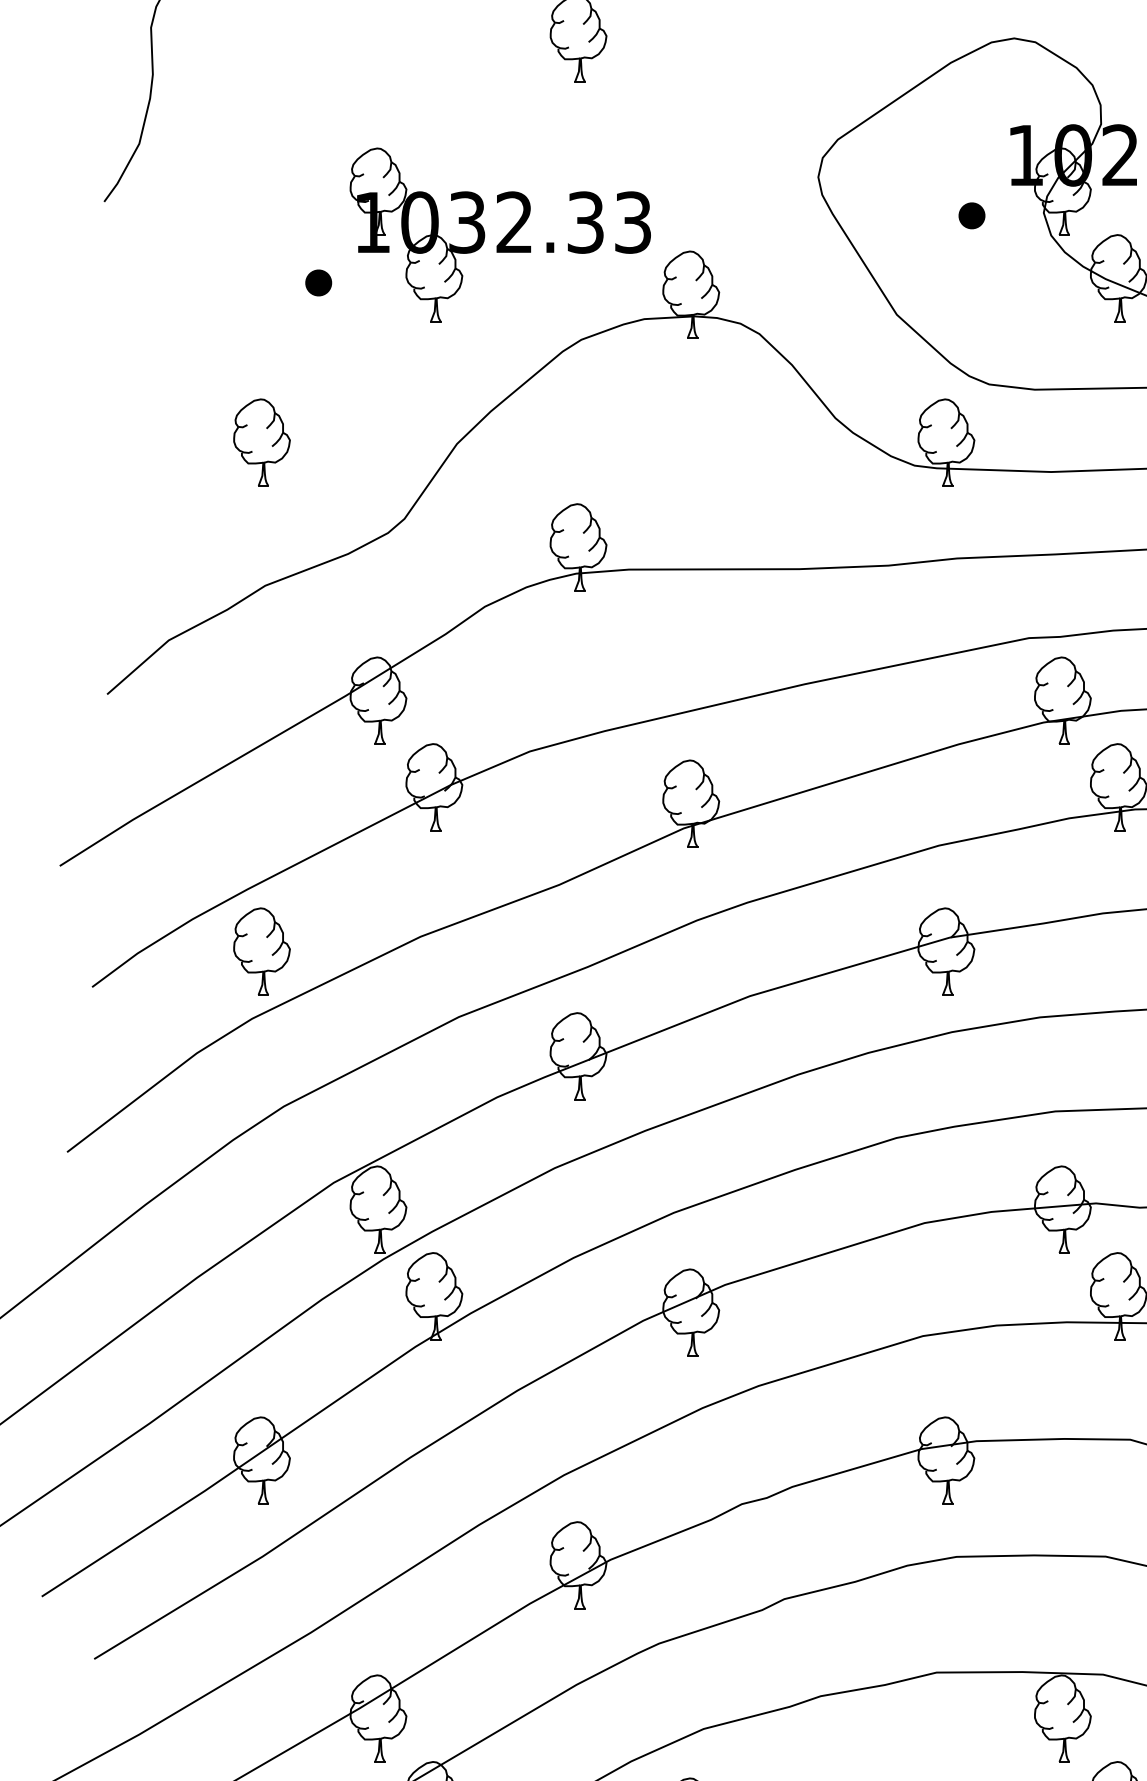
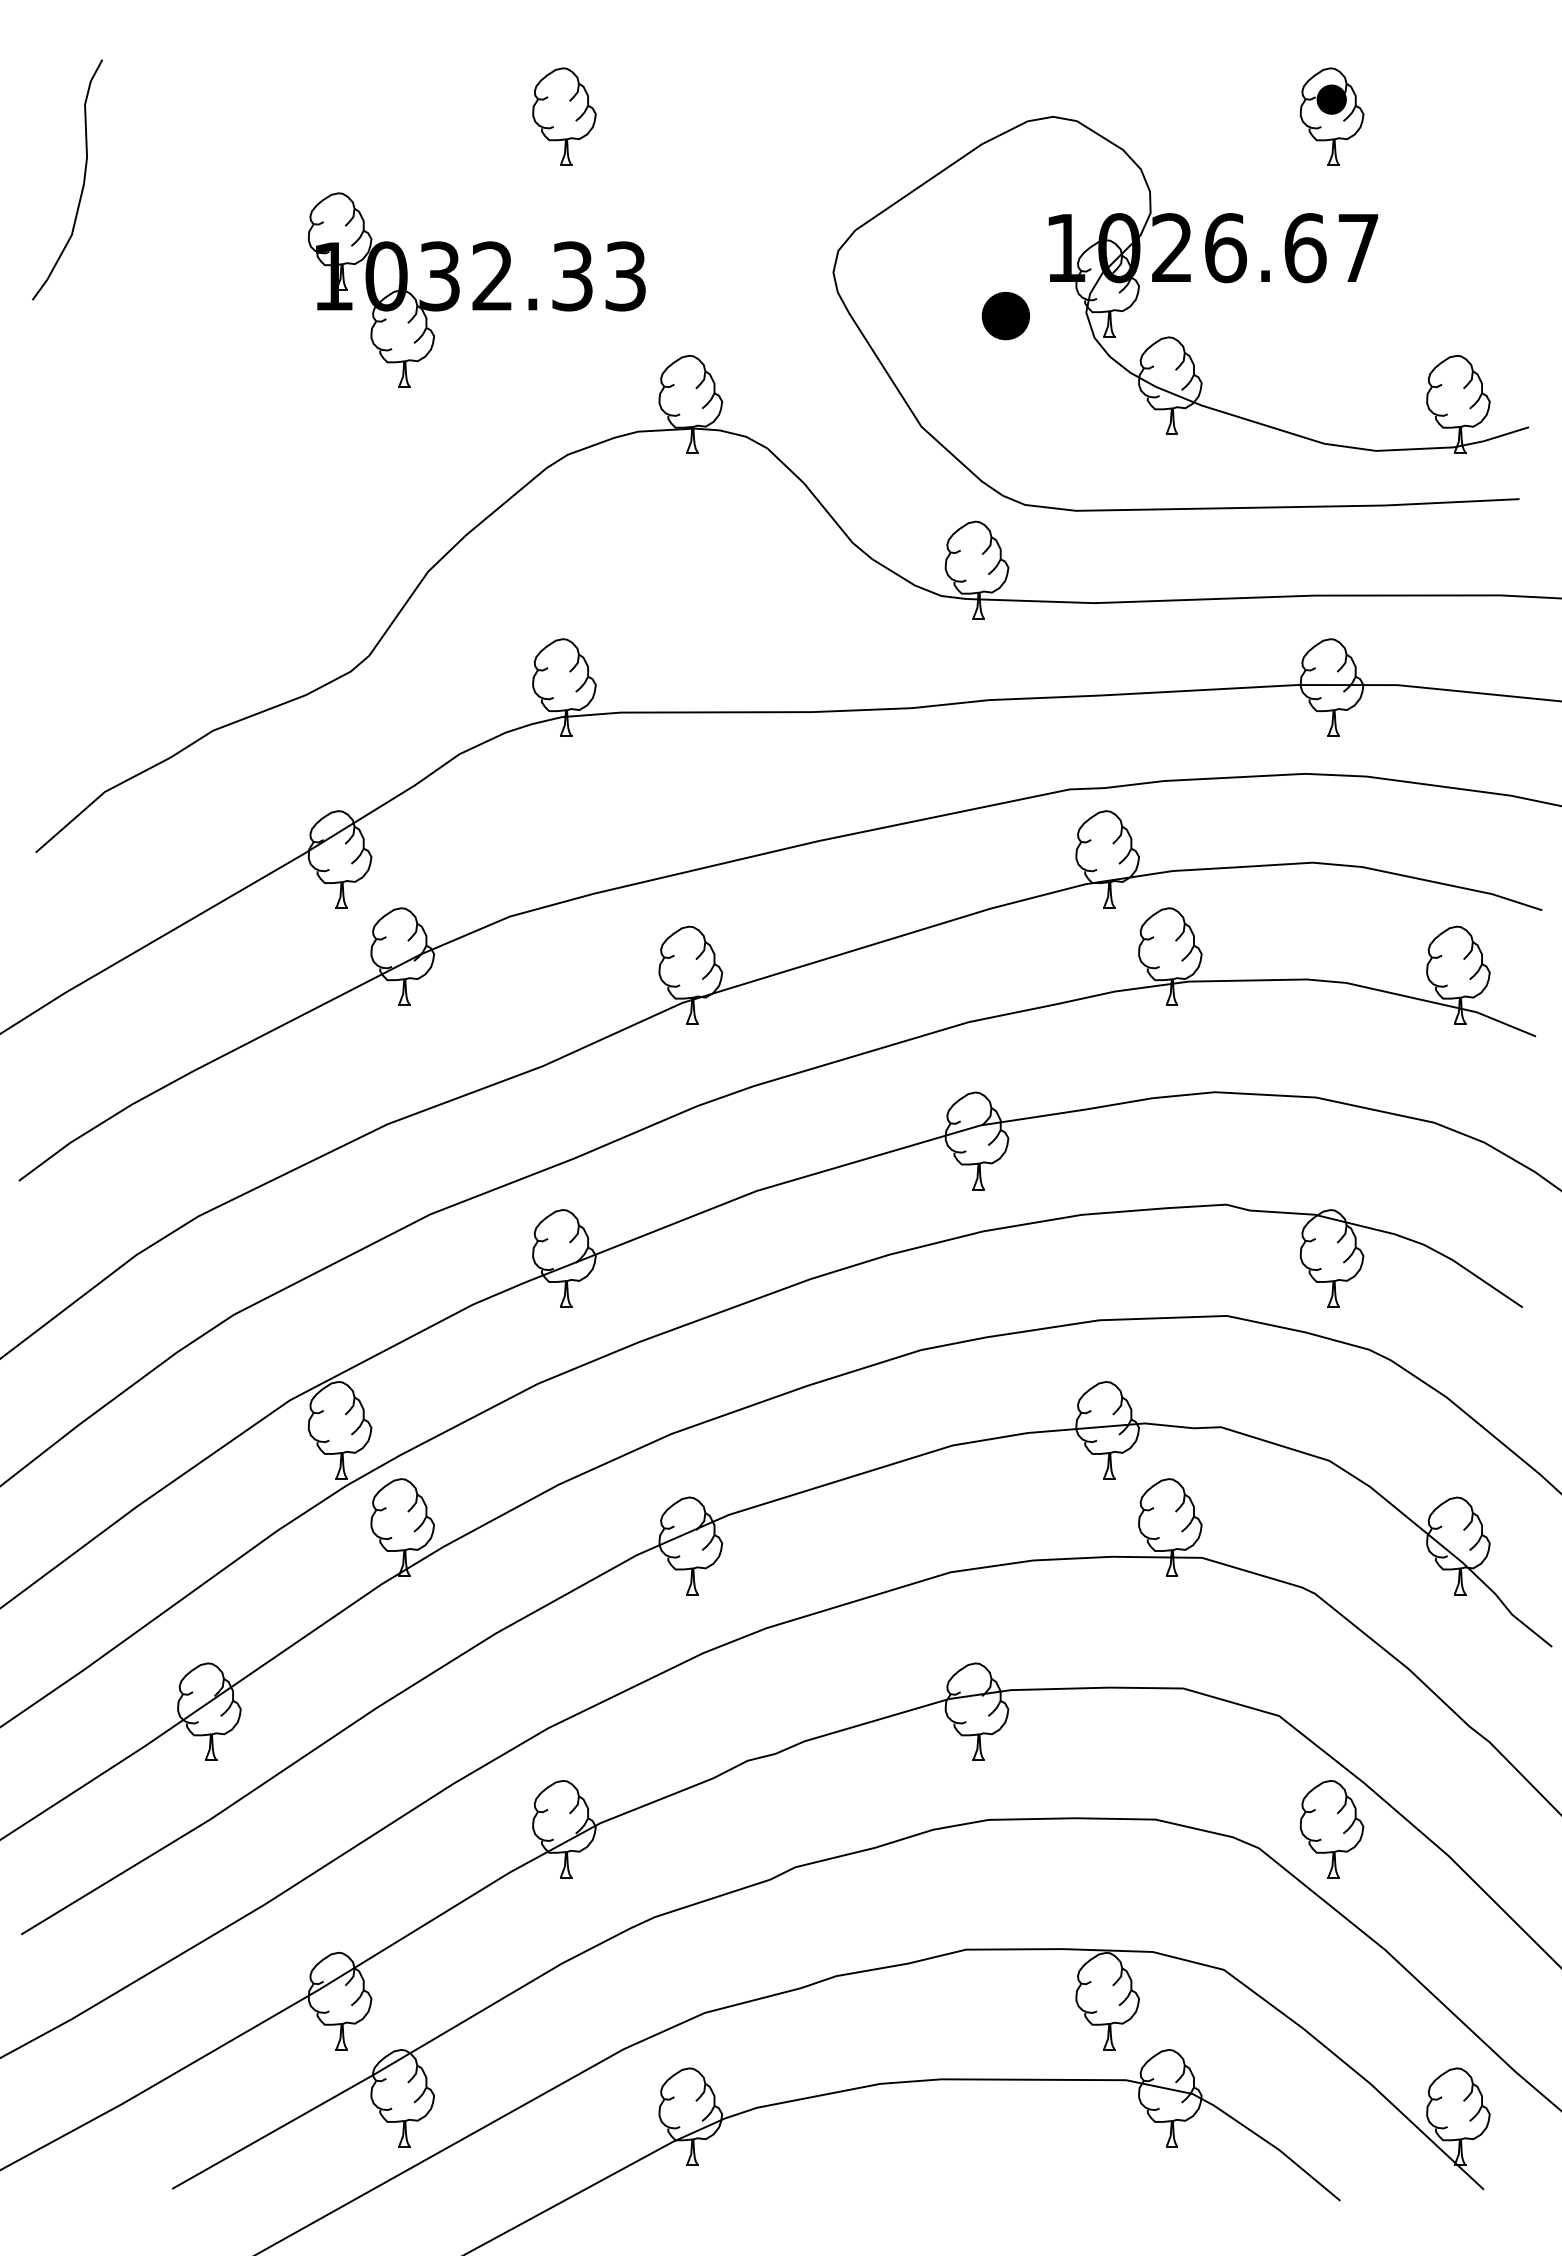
part: (971, 215) -> (1005, 315), size x1.6
part: (500, 234) -> (476, 289), moved
part: (319, 283) -> (273, 391), removed
part: (262, 442) -> (209, 569), removed
part: (262, 951) -> (209, 1140), removed

